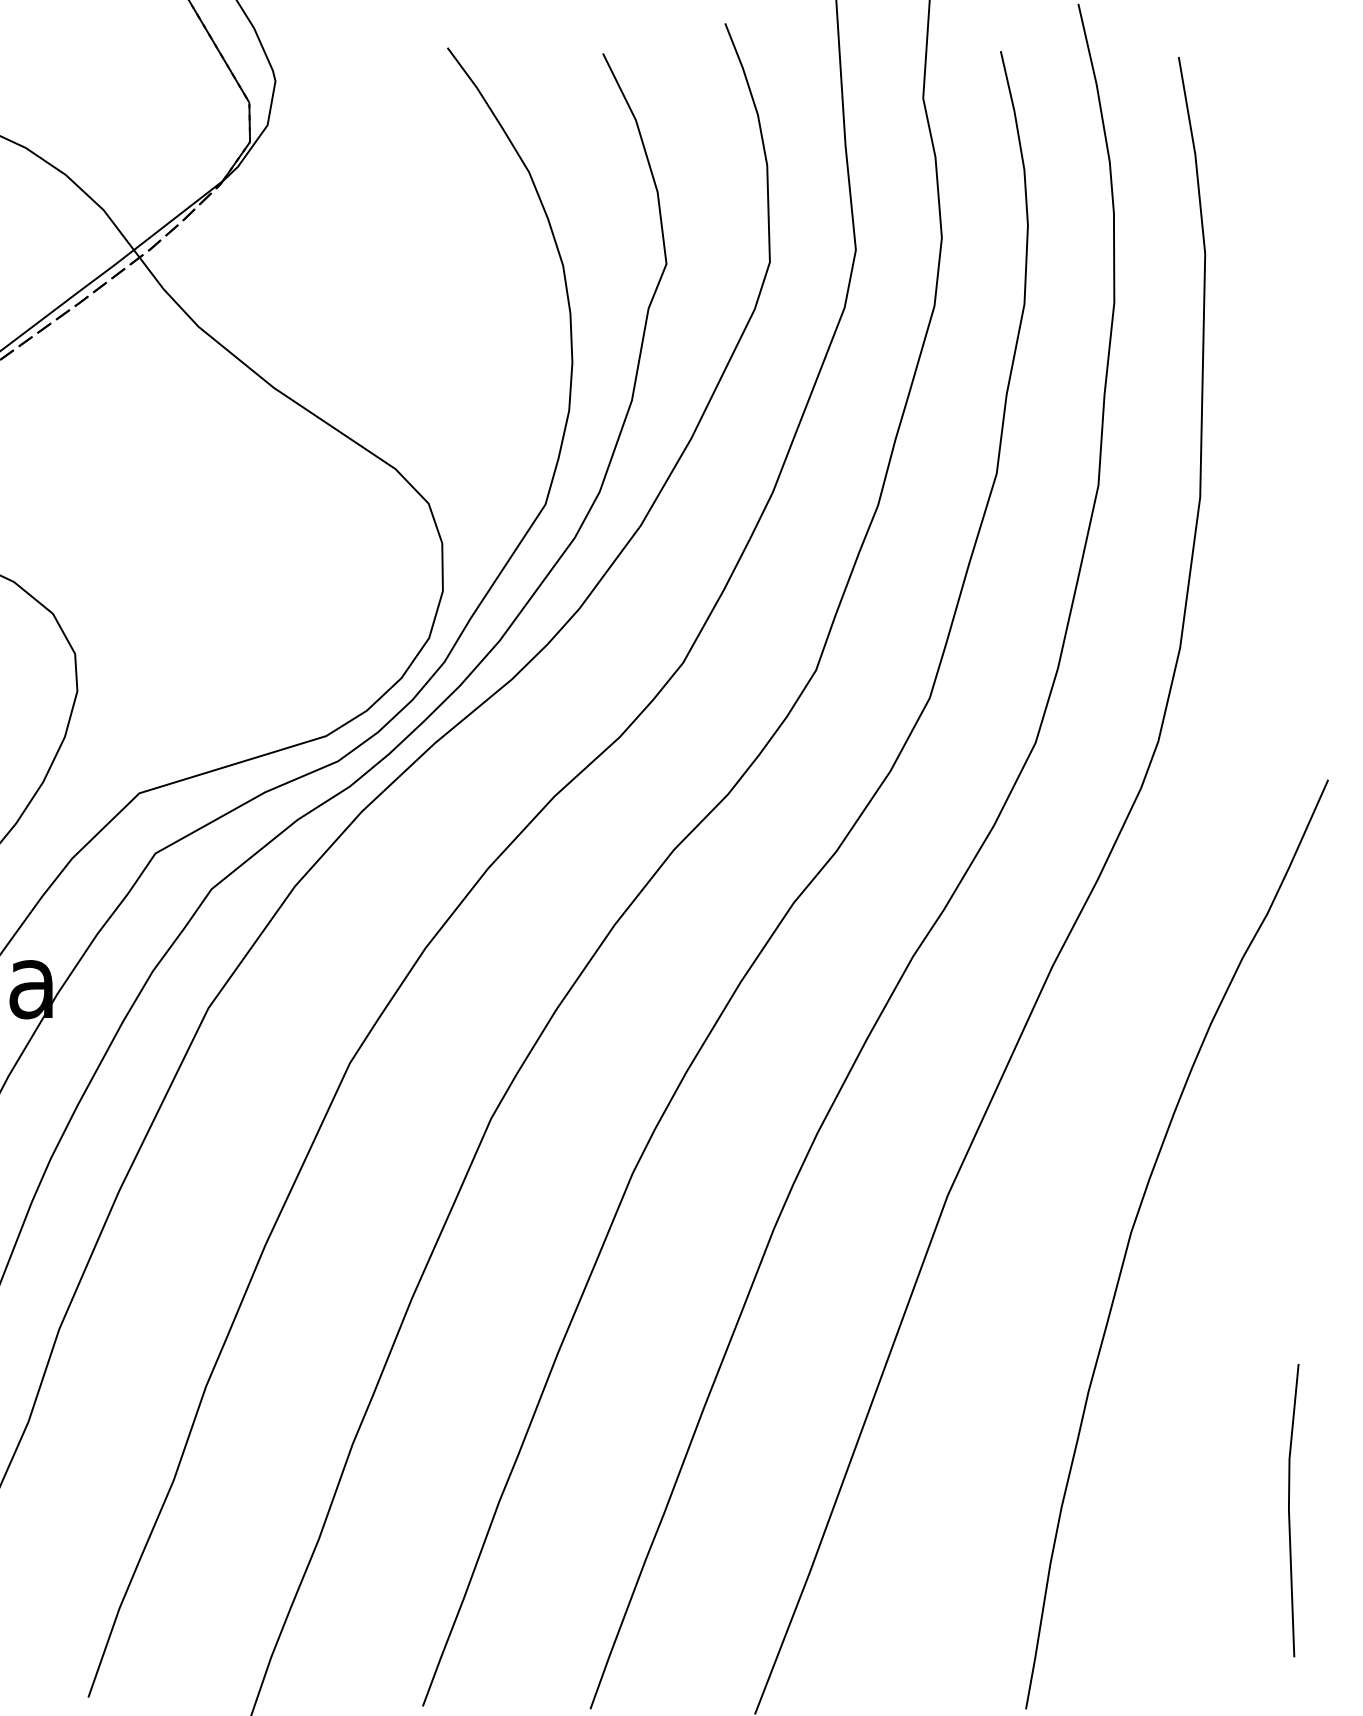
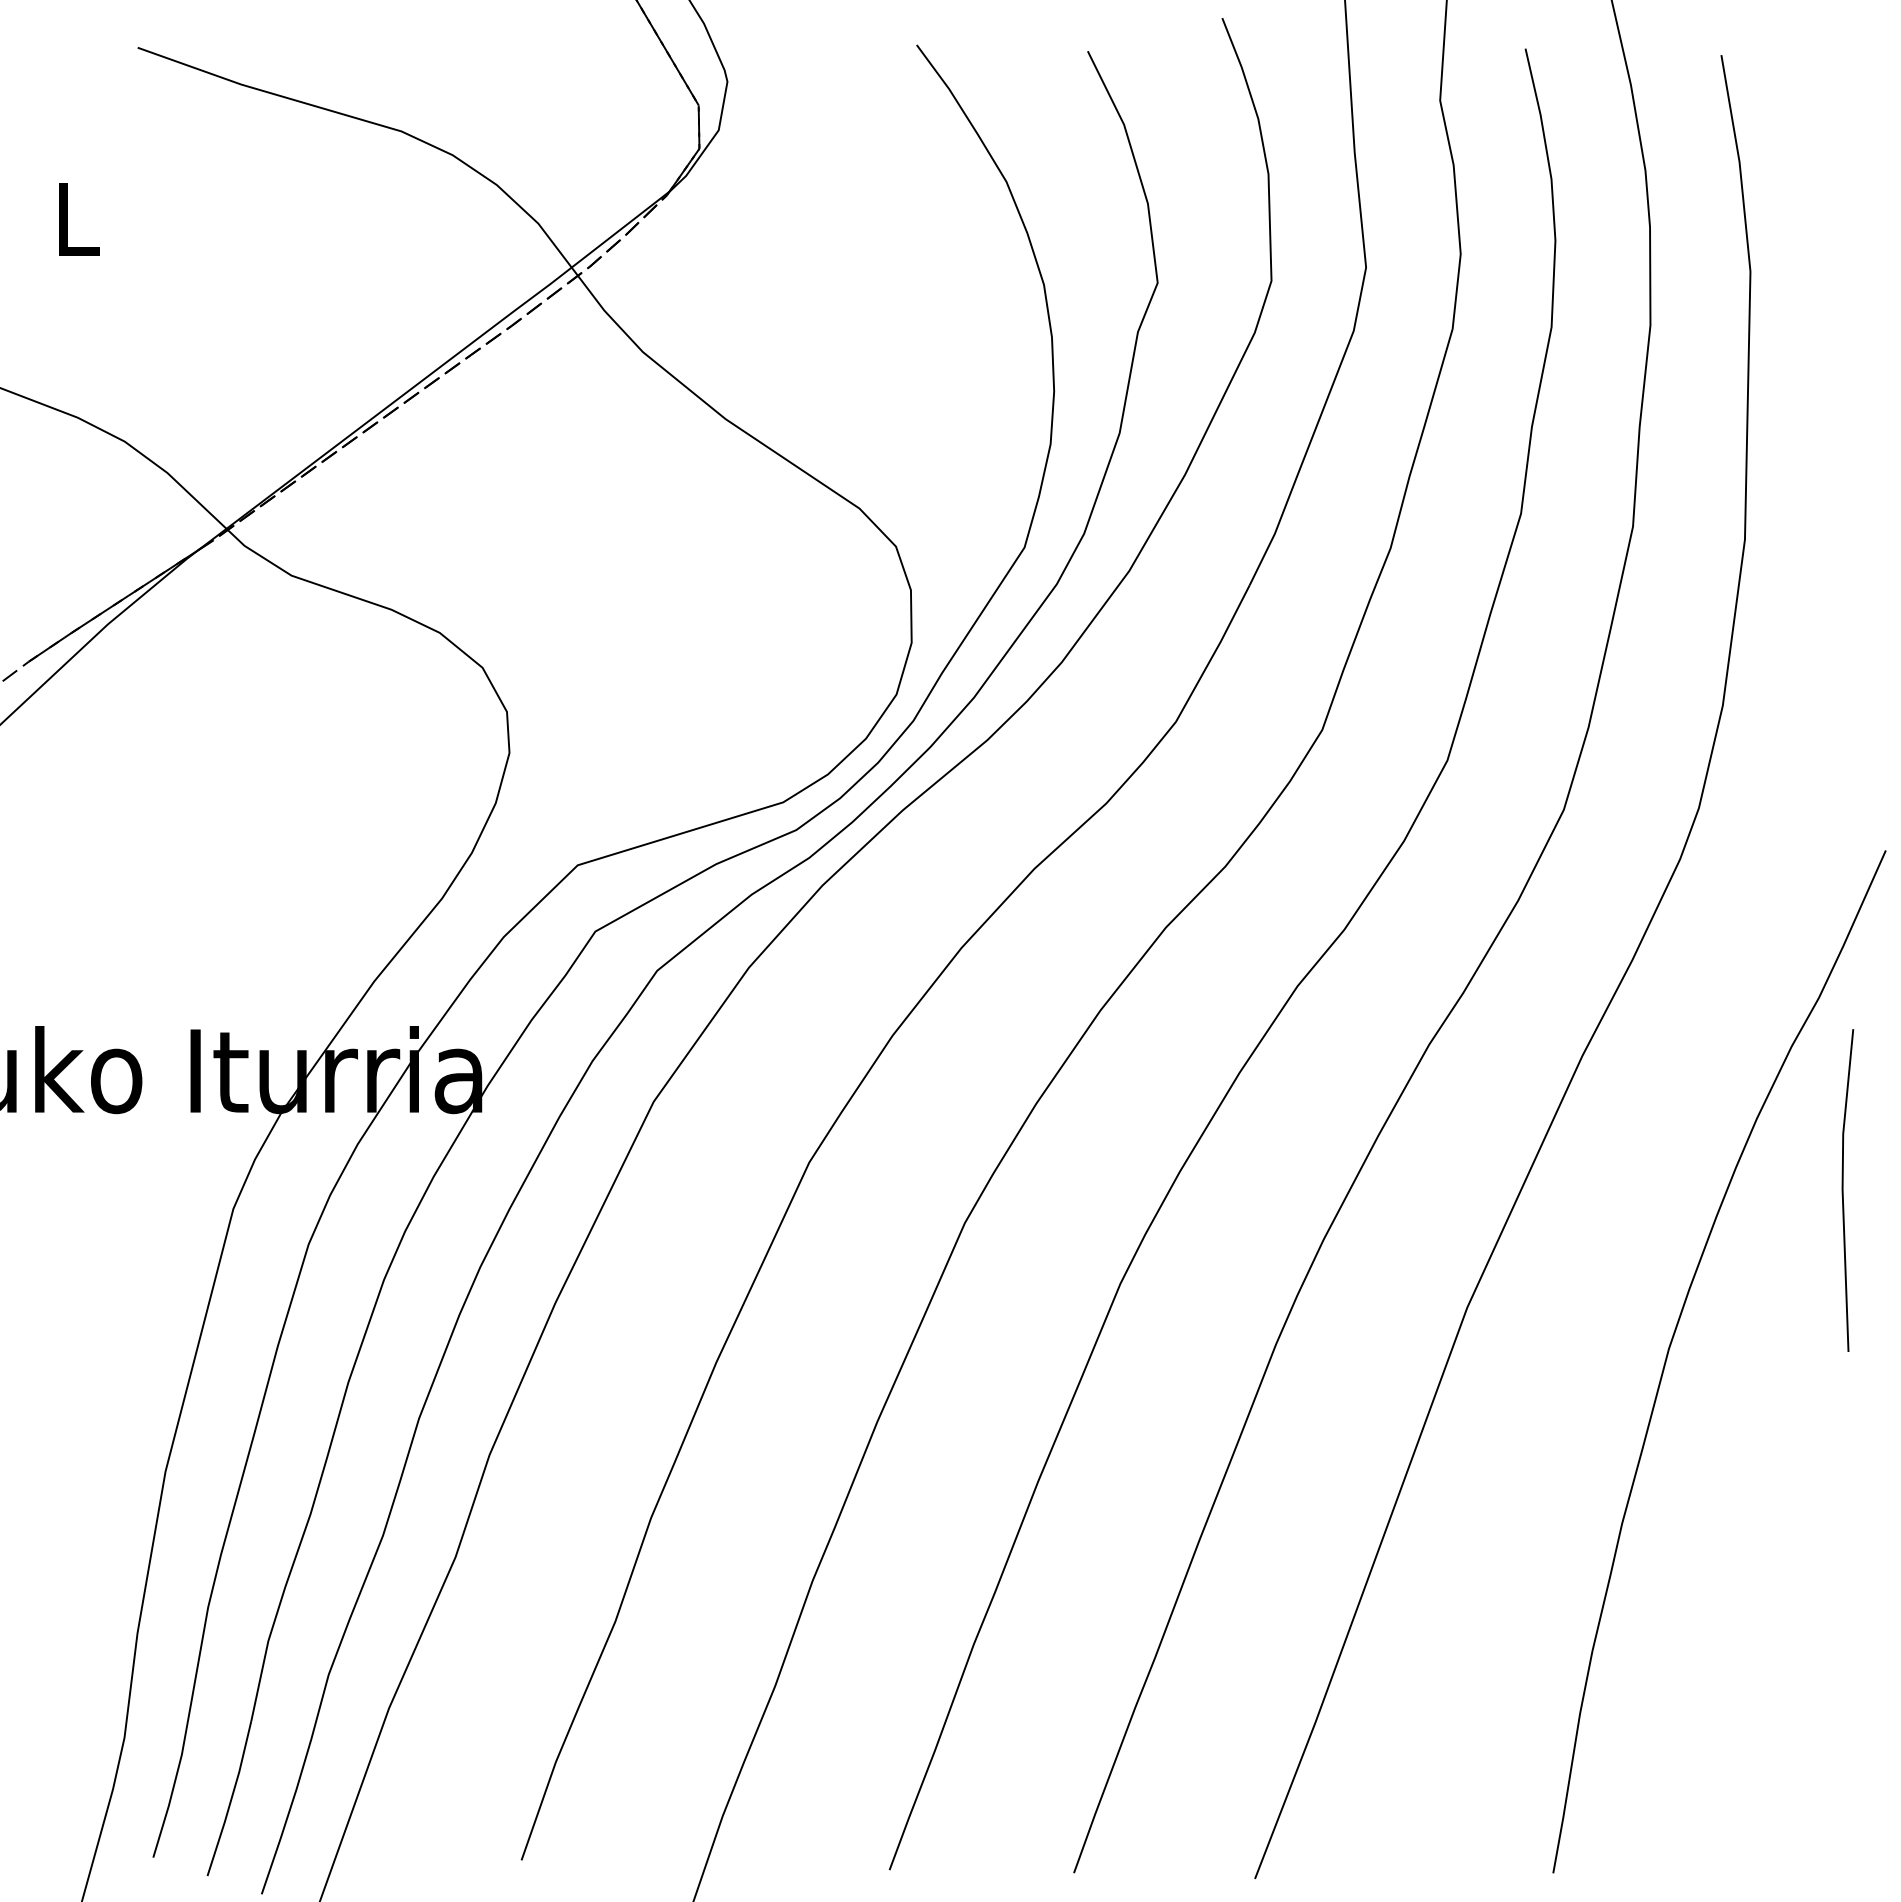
line: (1289, 1510) -> (1843, 1190), moved

